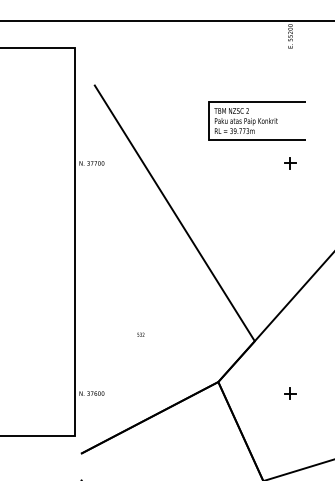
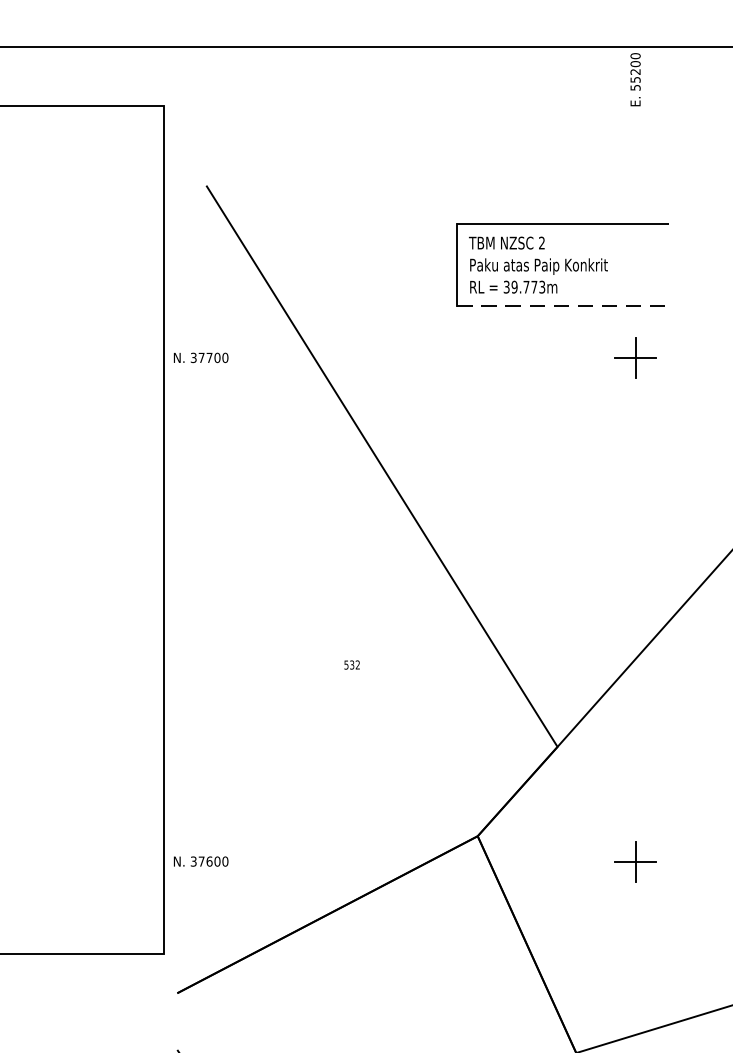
line: (257, 139) -> (563, 305), solid -> dashed
part: (290, 163) -> (635, 358), size x1.6
text: (140, 334) -> (351, 664), moved
part: (290, 393) -> (635, 861), size x1.6

